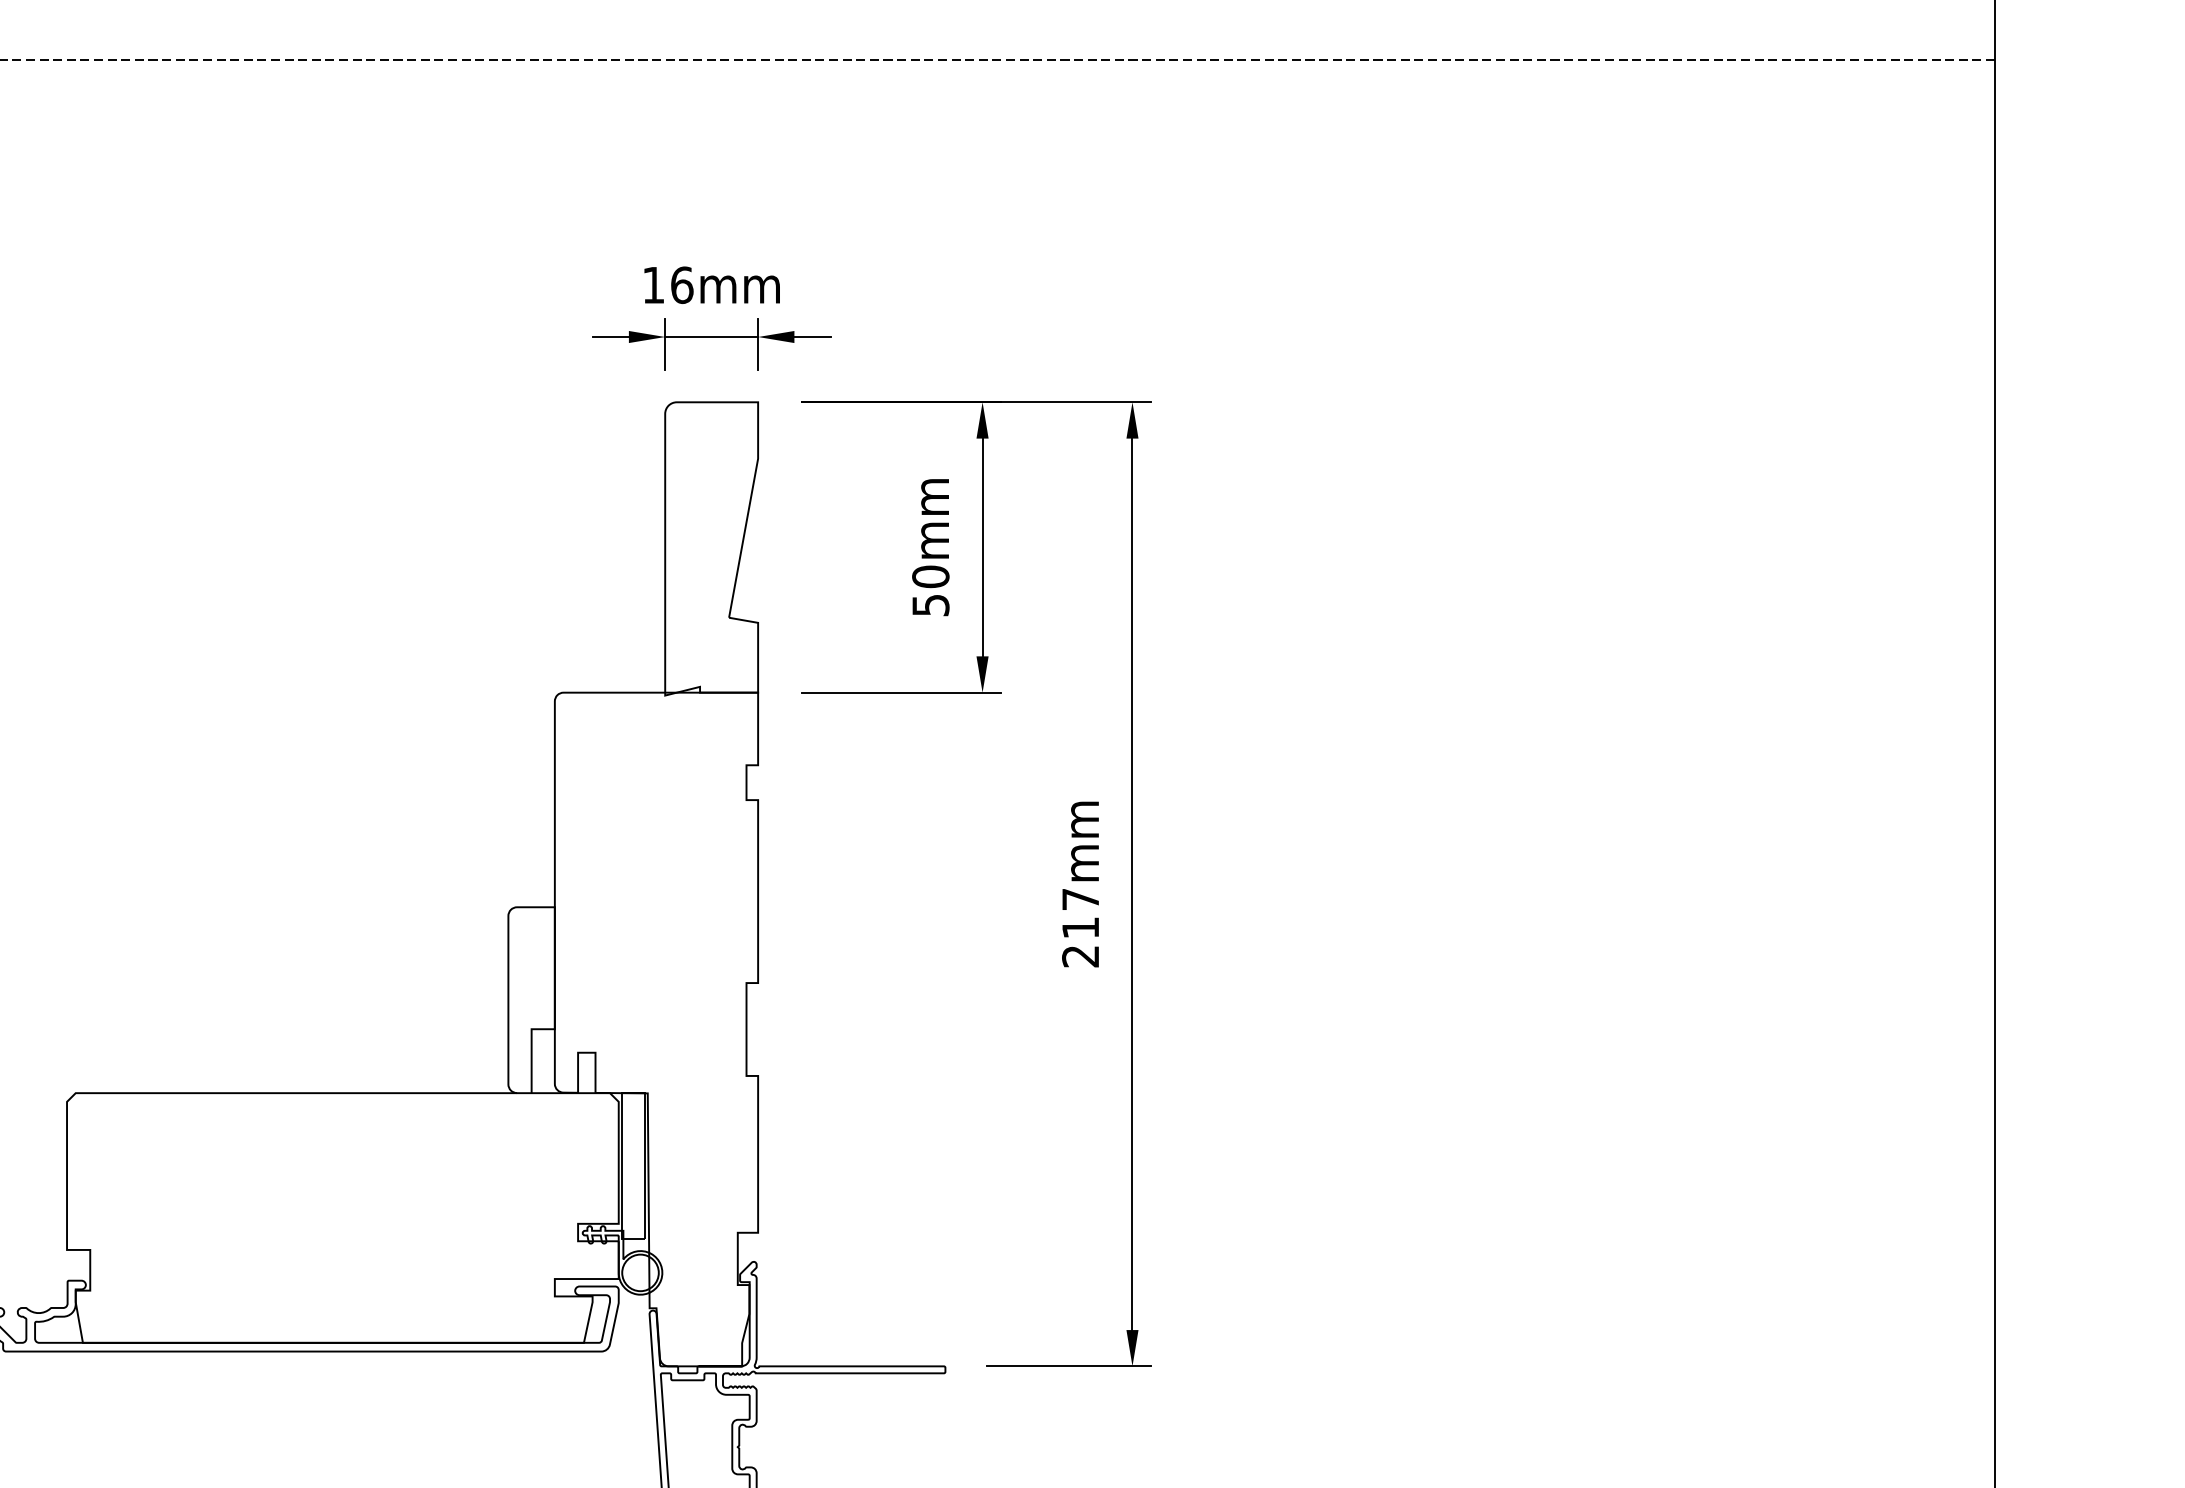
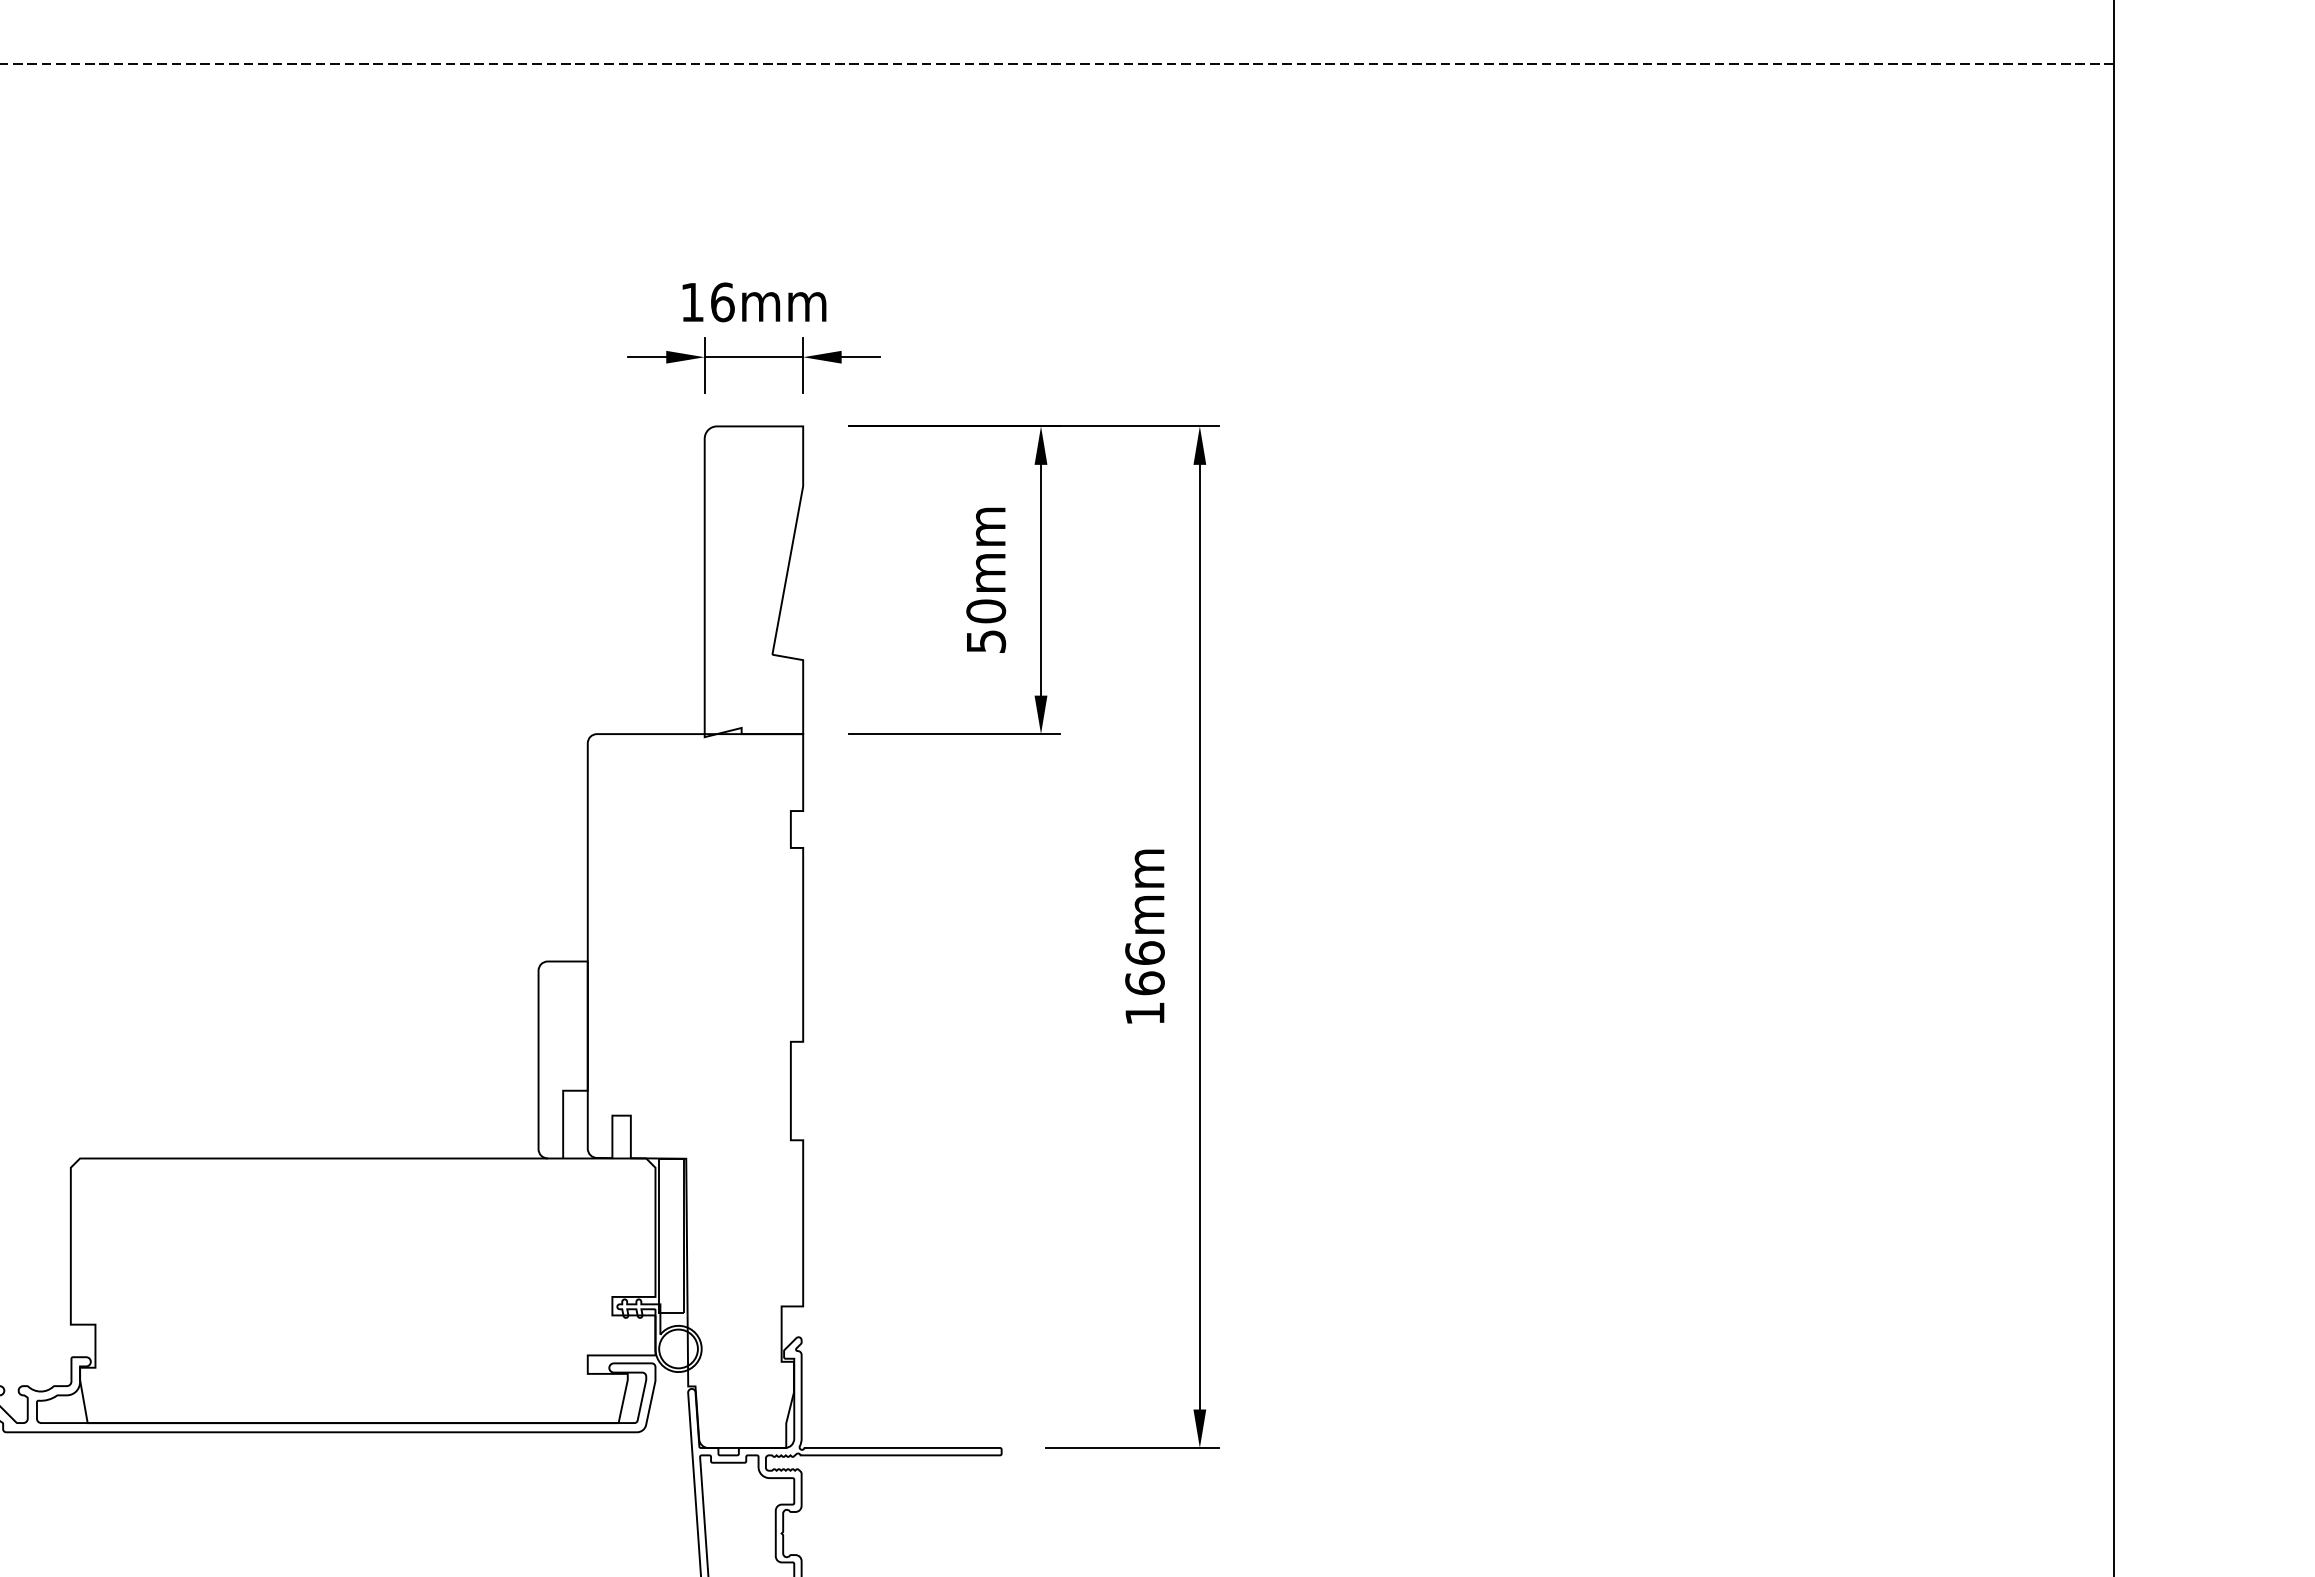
text: (1080, 928) -> (1144, 983), 217mm -> 166mm

